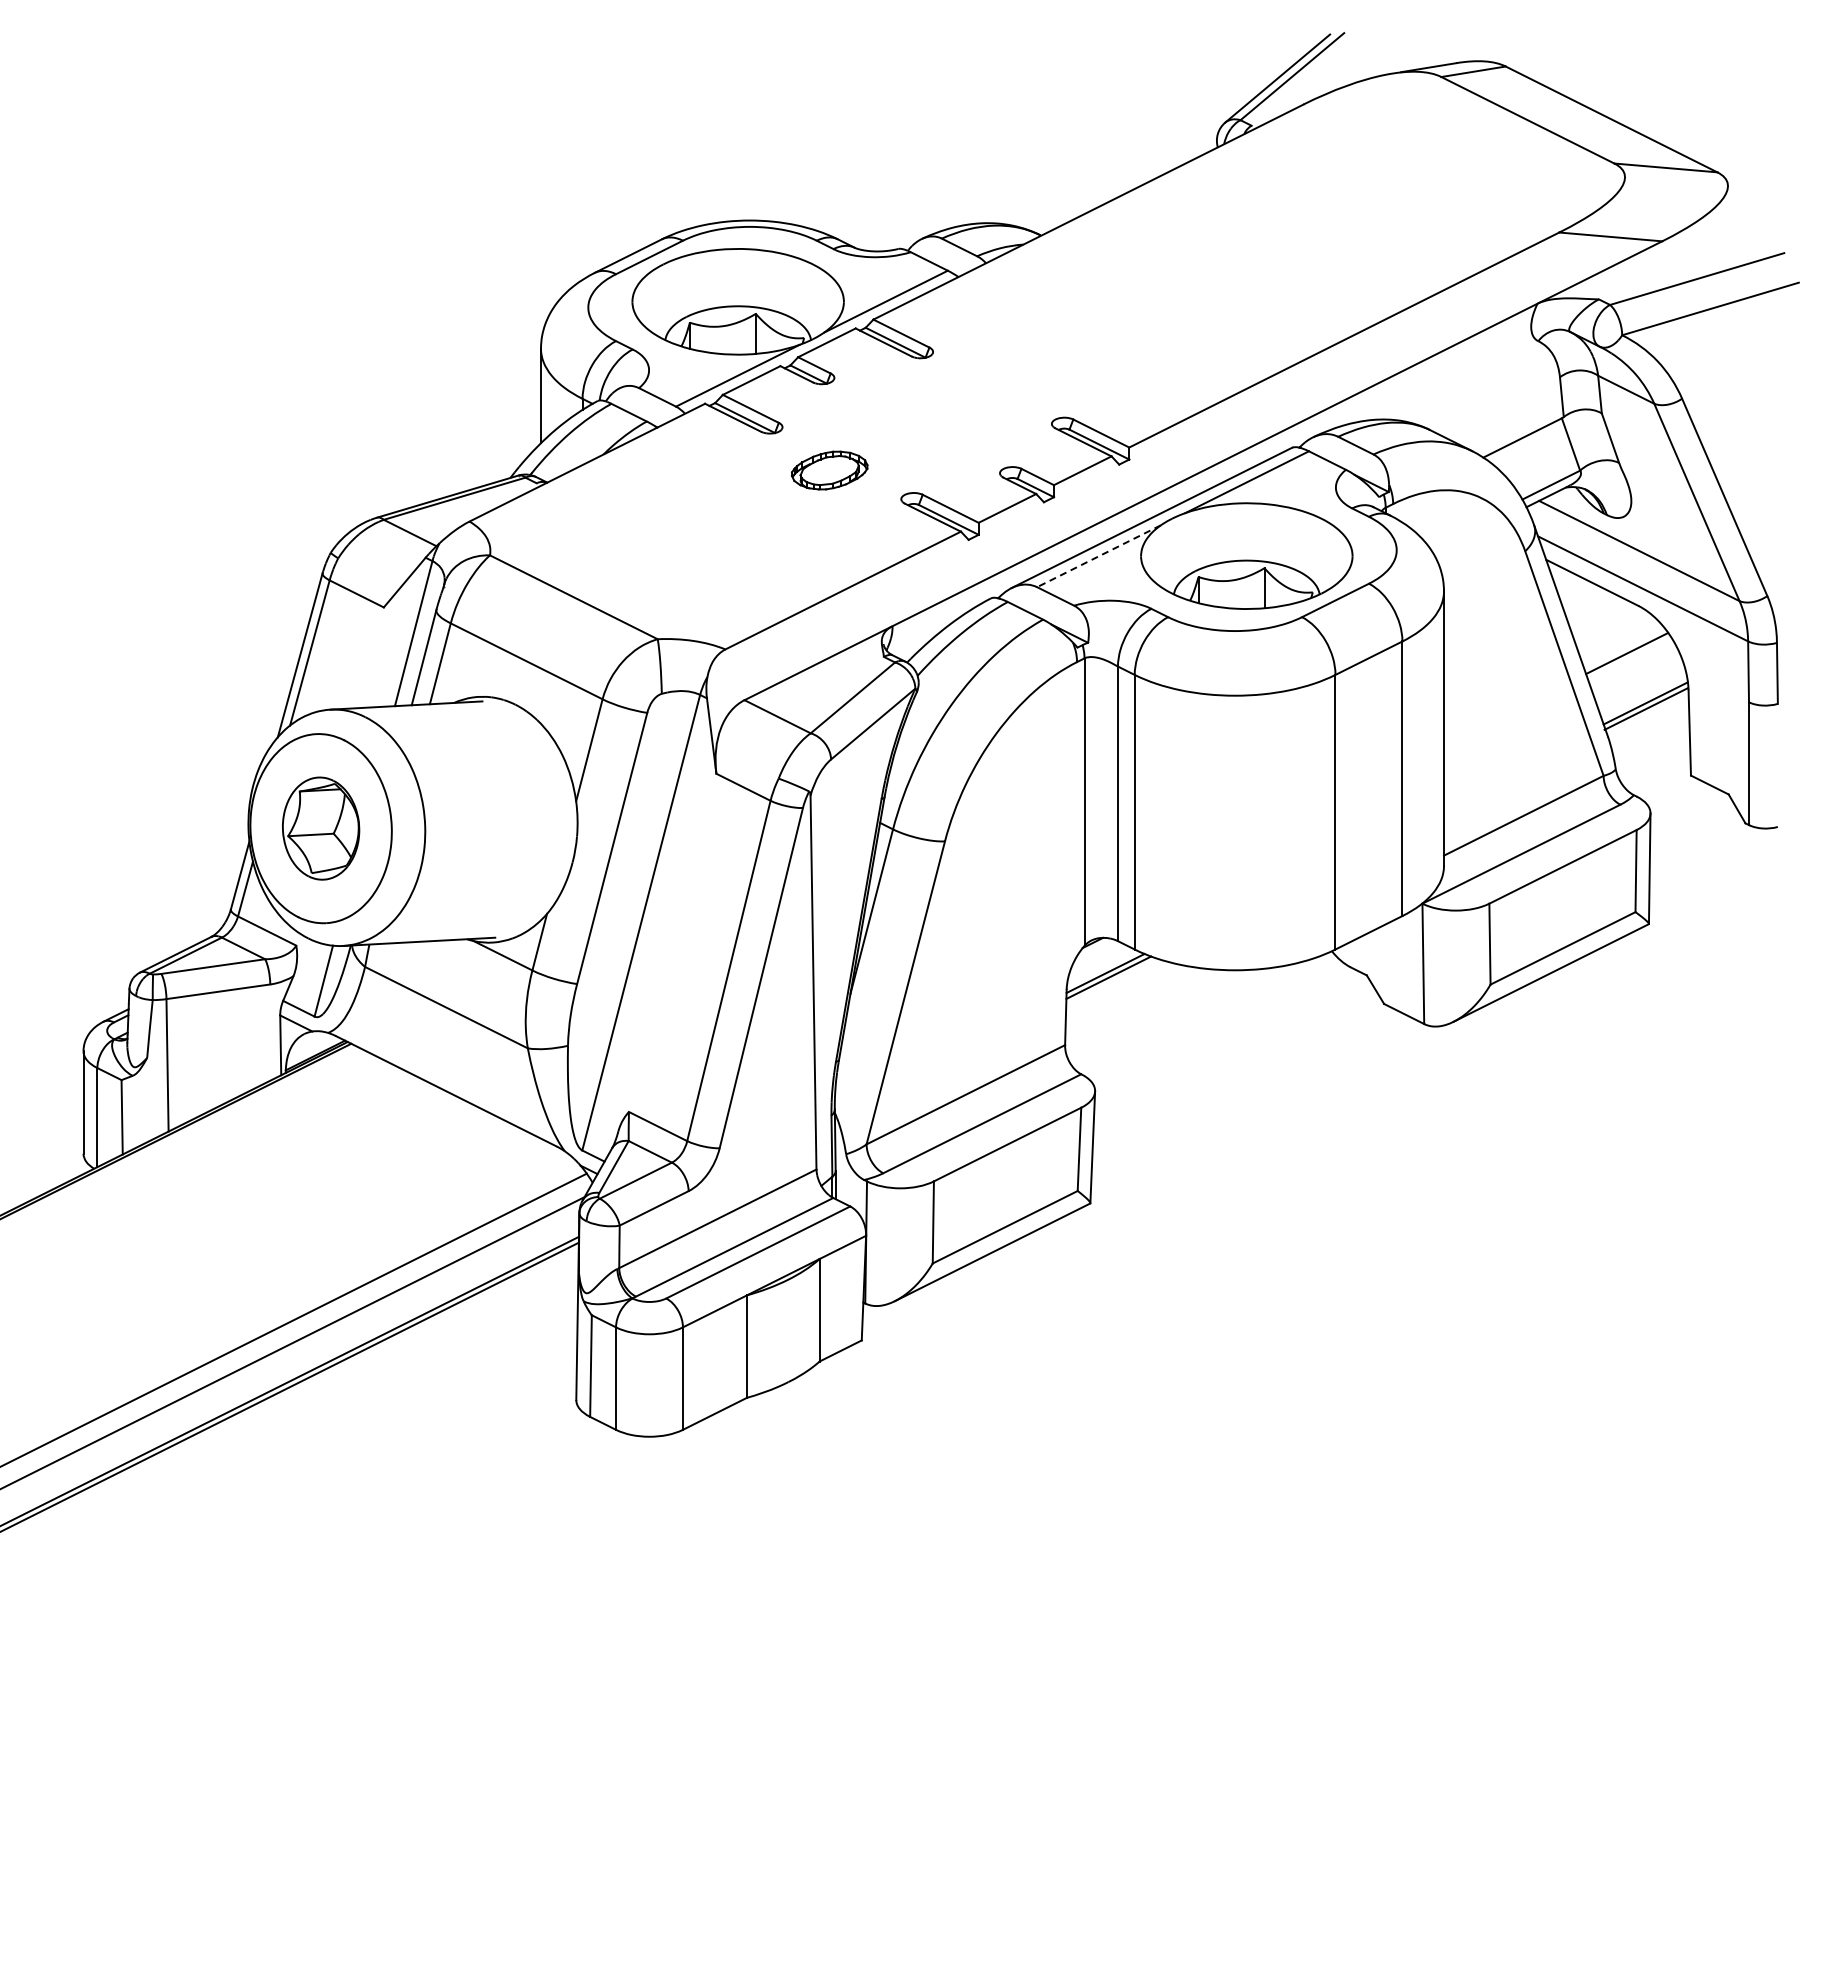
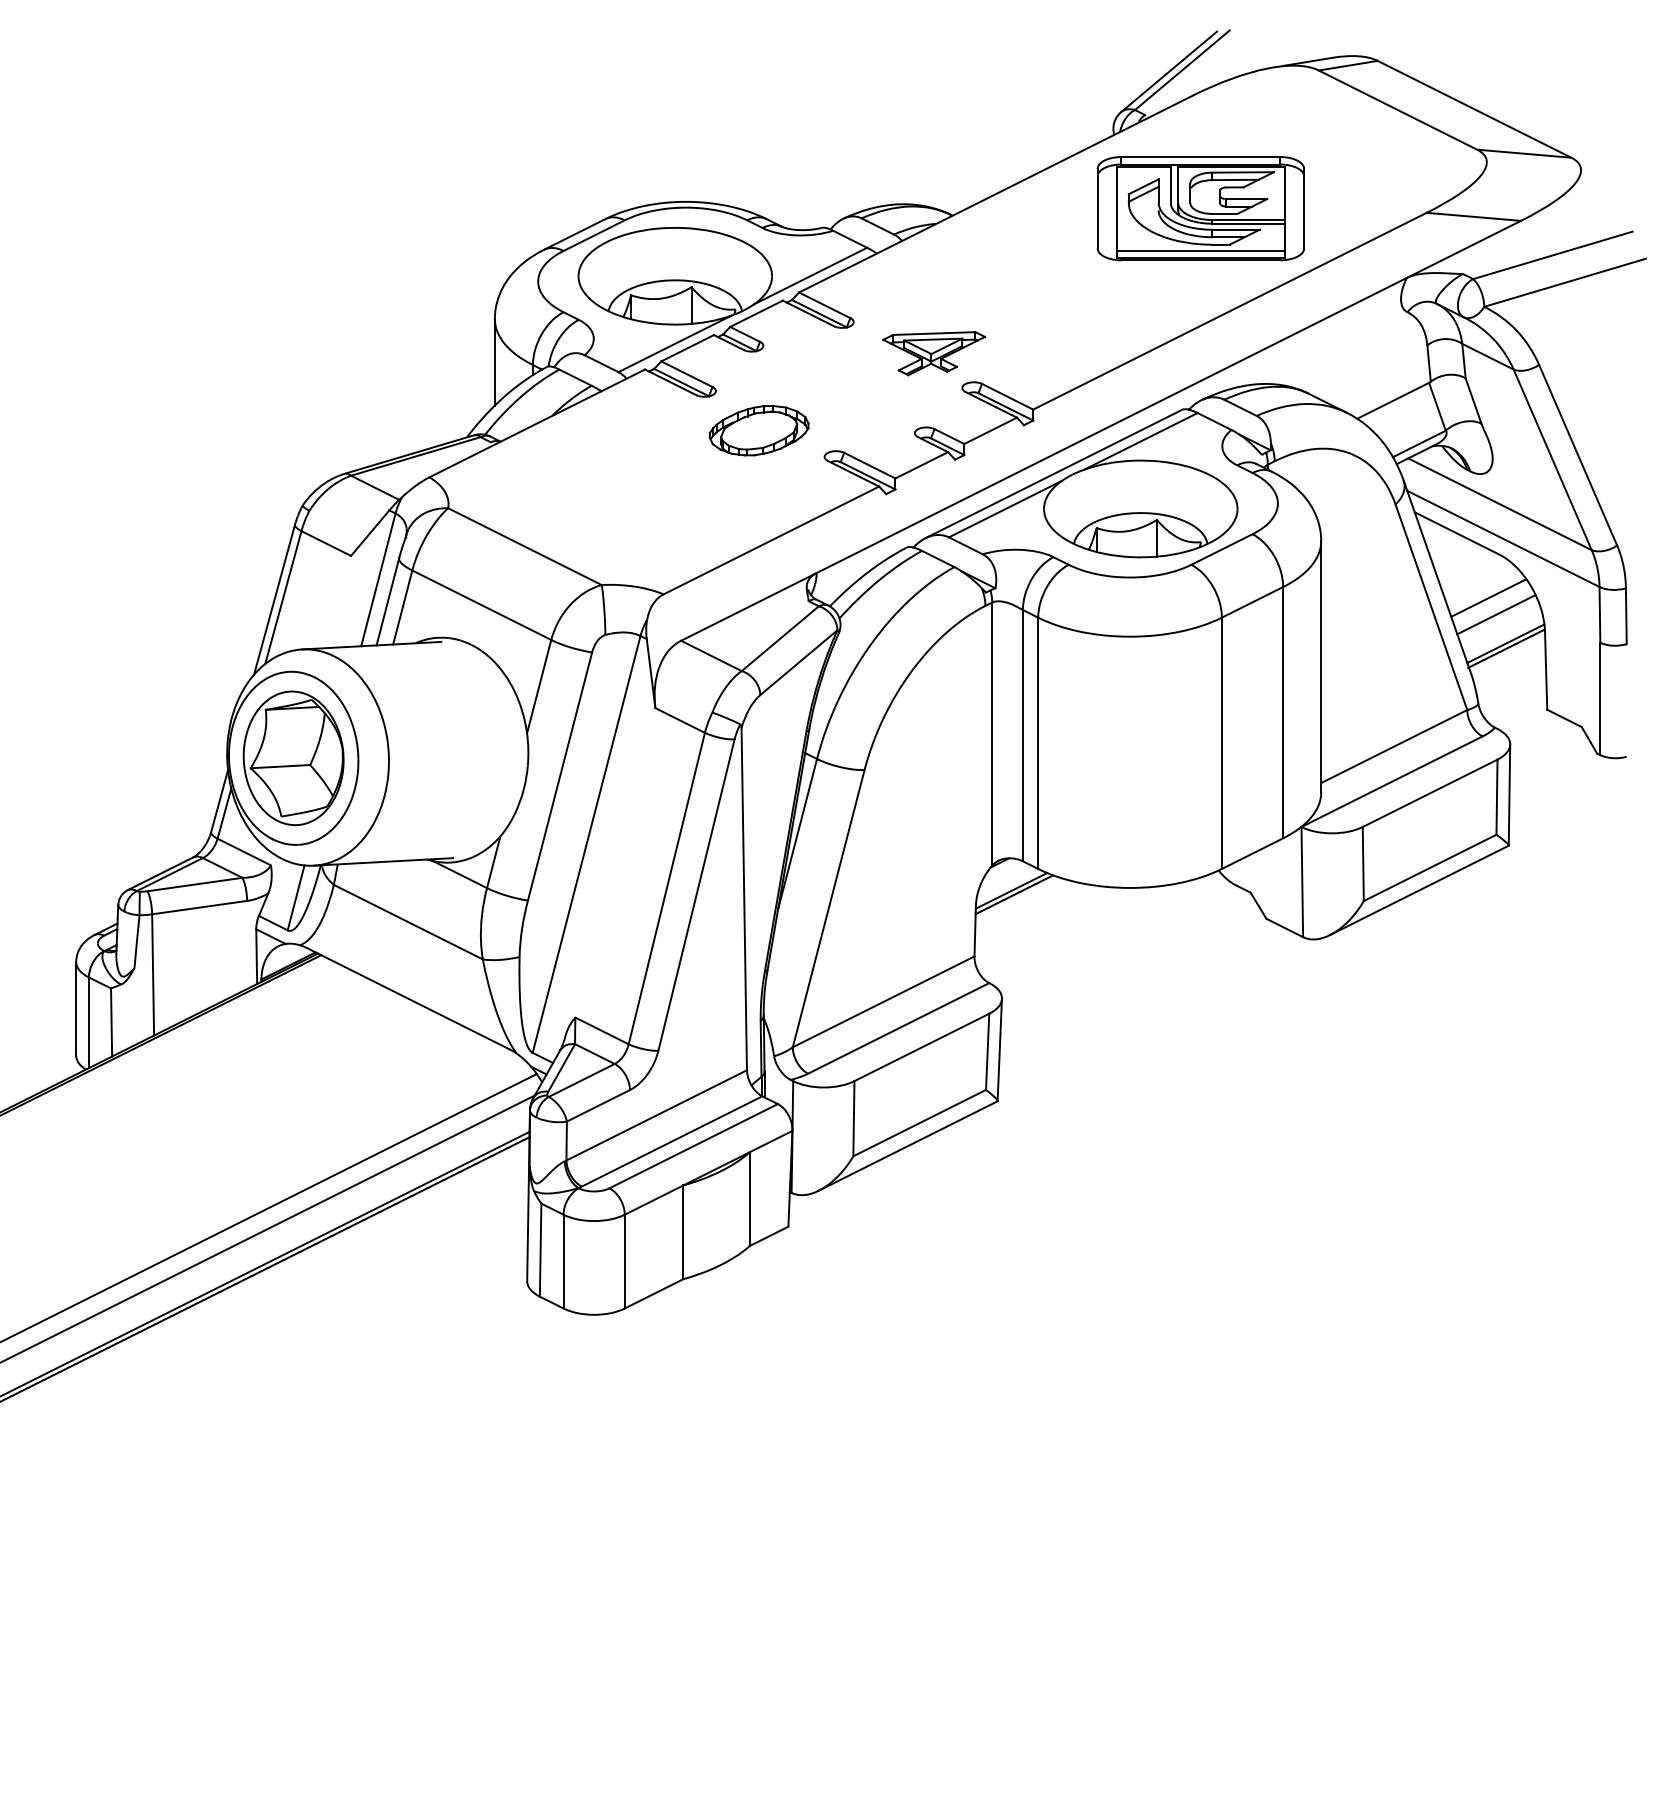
part: (1312, 227) -> (1200, 208), added
part: (1020, 385) -> (933, 352), added
part: (829, 470) -> (758, 430), size x1.43
line: (1098, 556) -> (1005, 509), dashed -> solid
line: (1635, 671) -> (1496, 614), added
part: (320, 828) -> (293, 758), size x1.43

